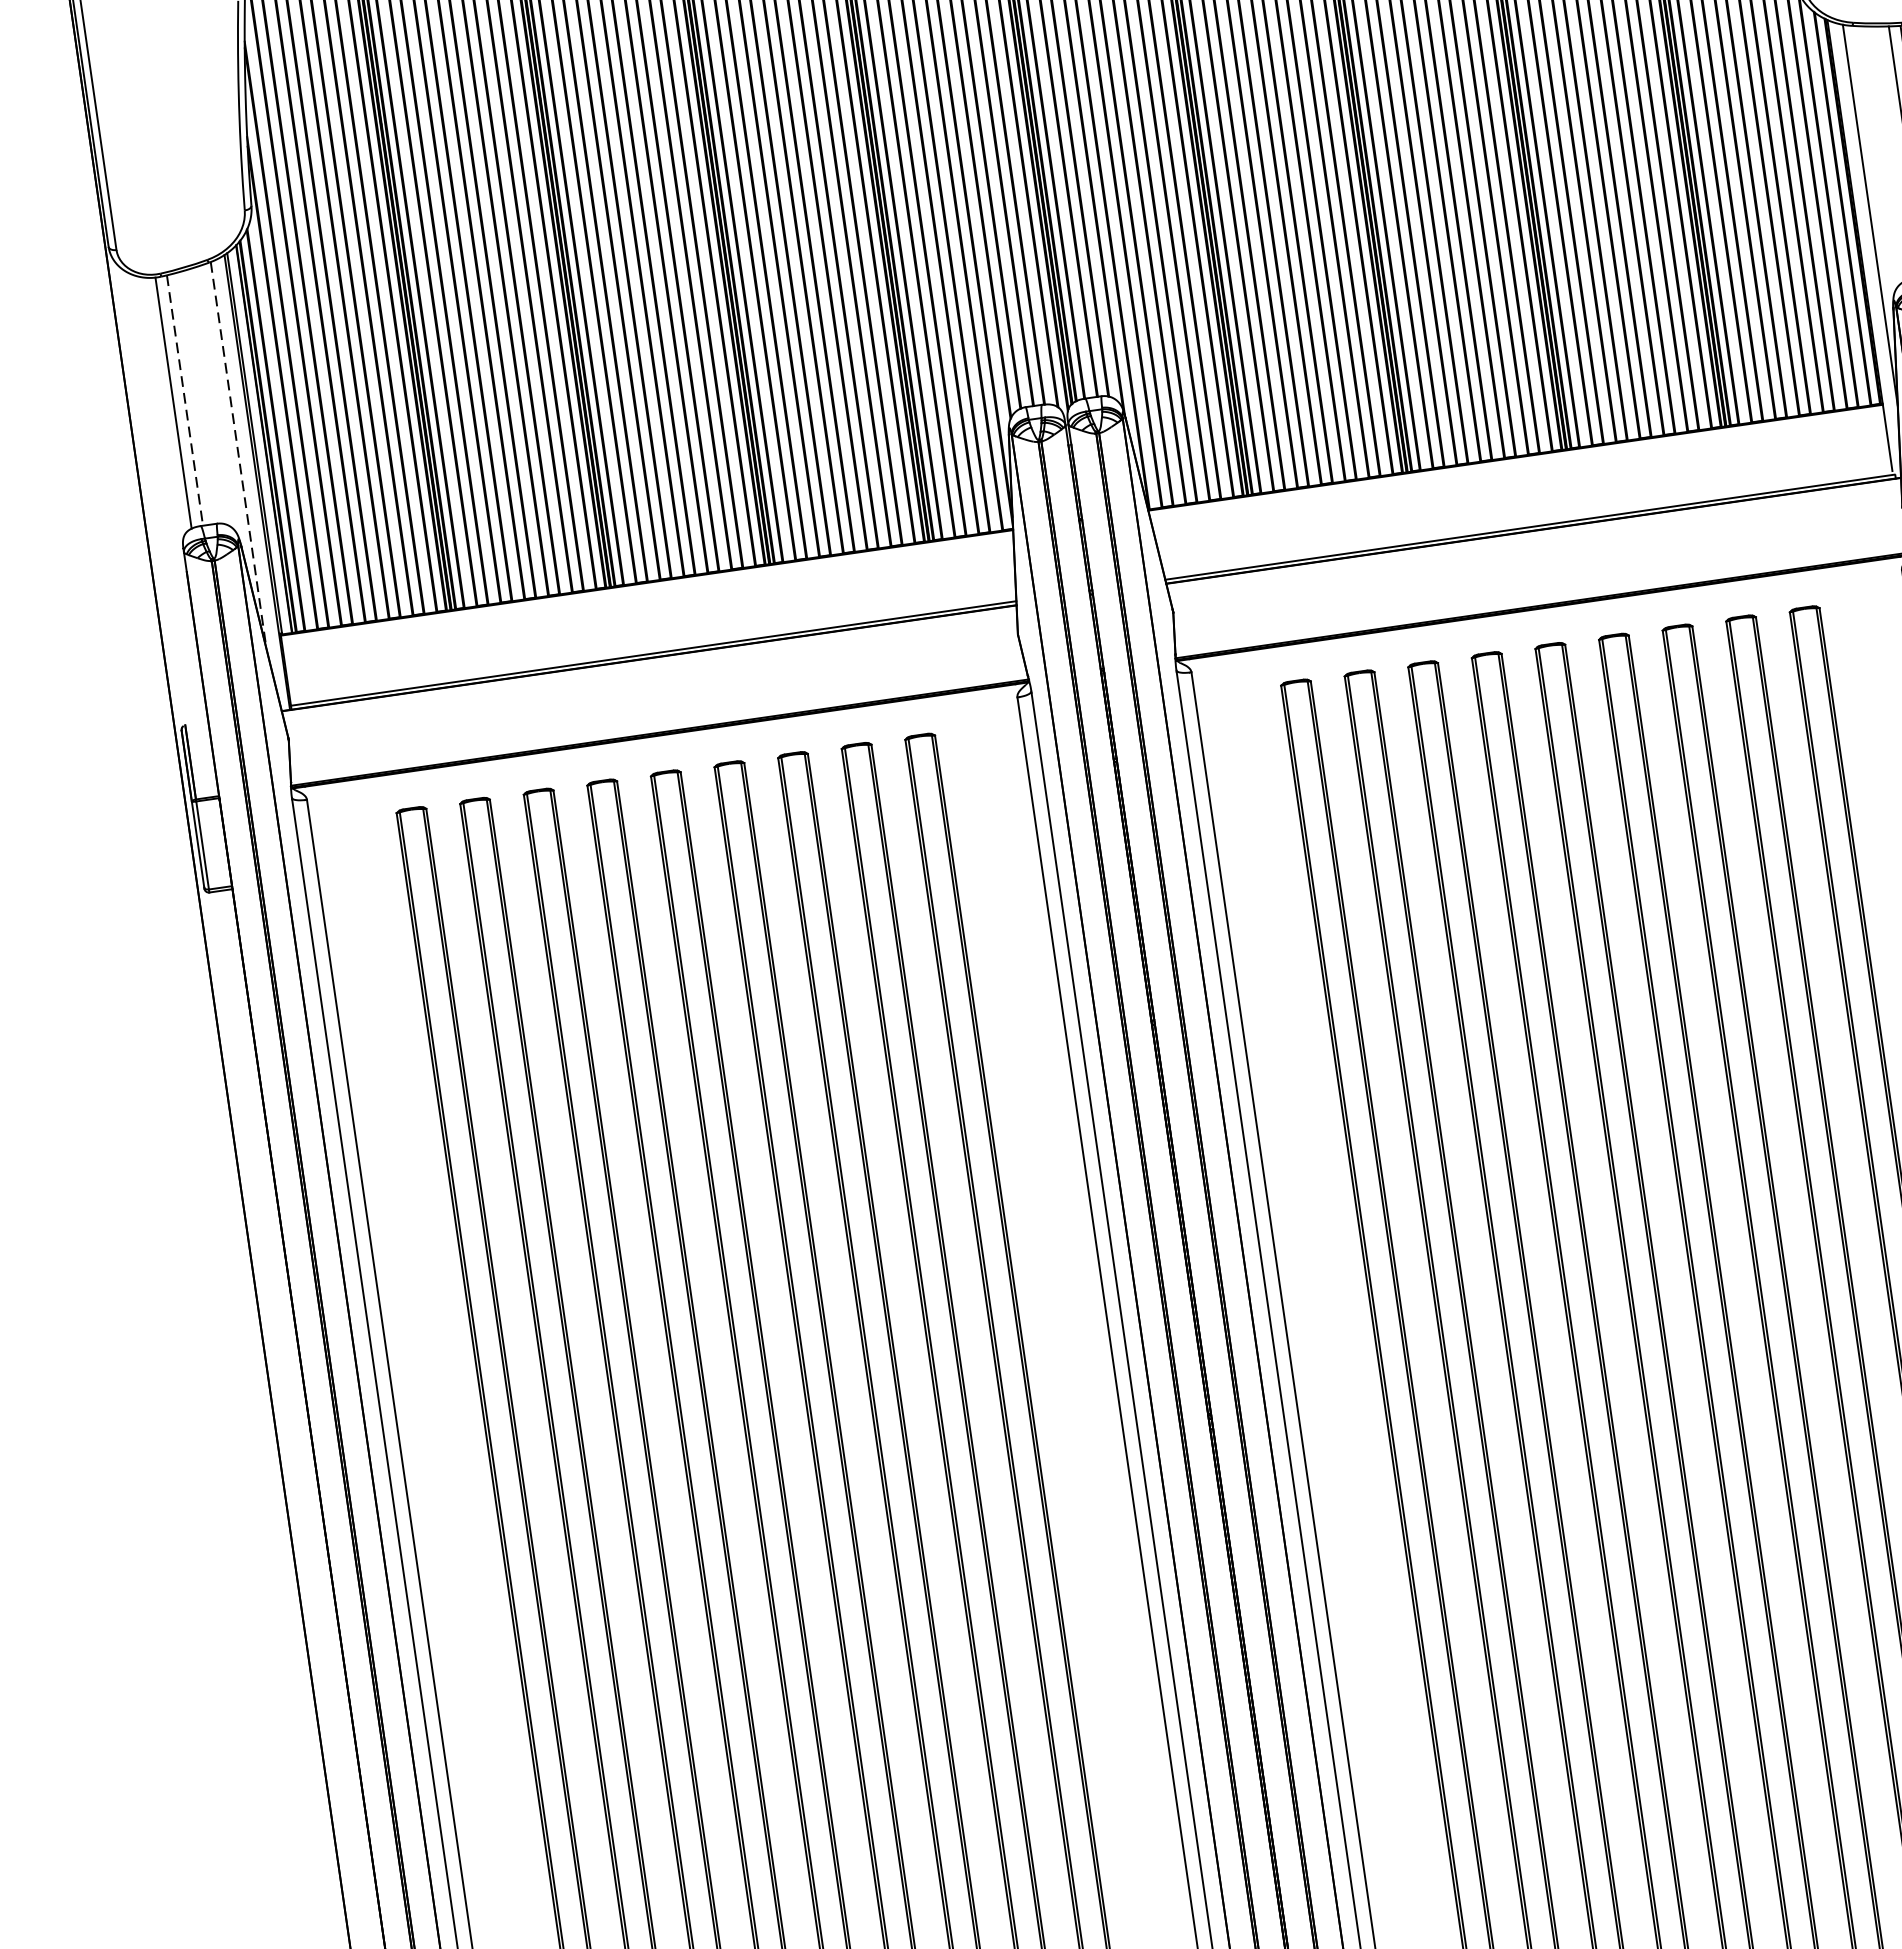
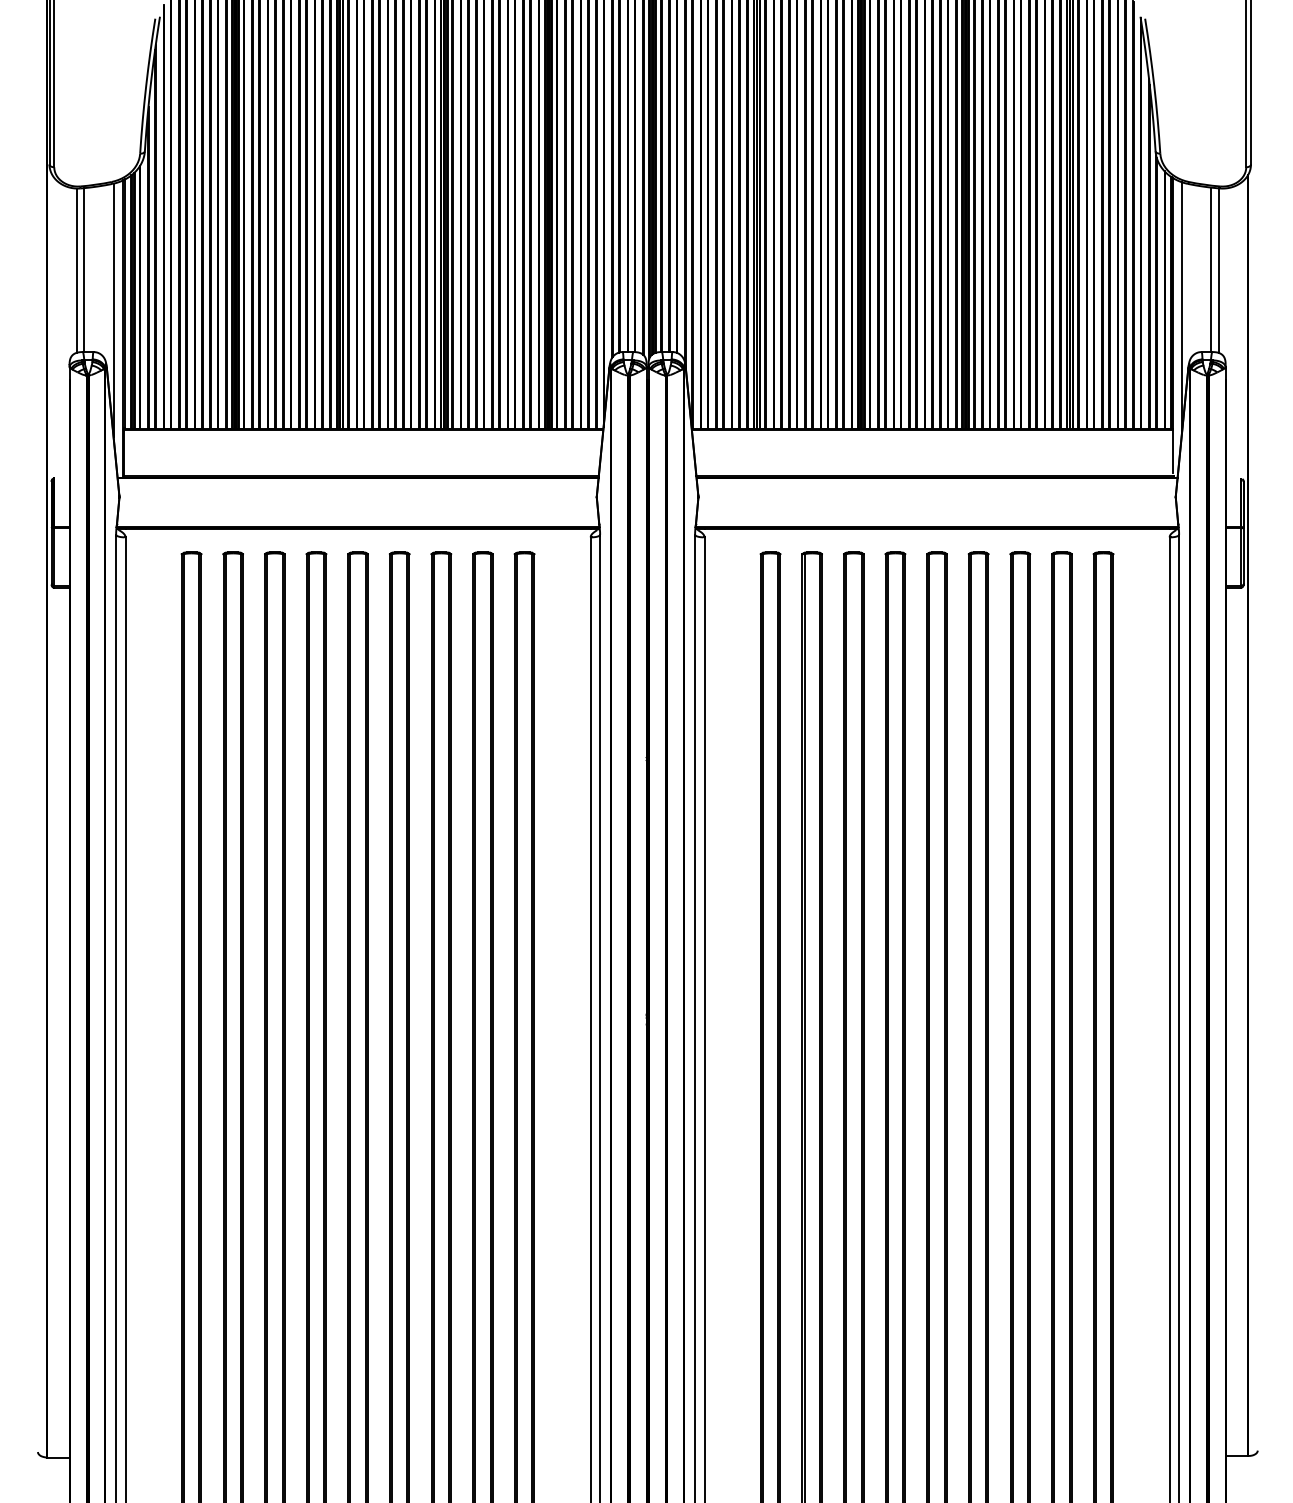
line: (185, 401) -> (84, 270), dashed -> solid
line: (238, 455) -> (113, 310), dashed -> solid

